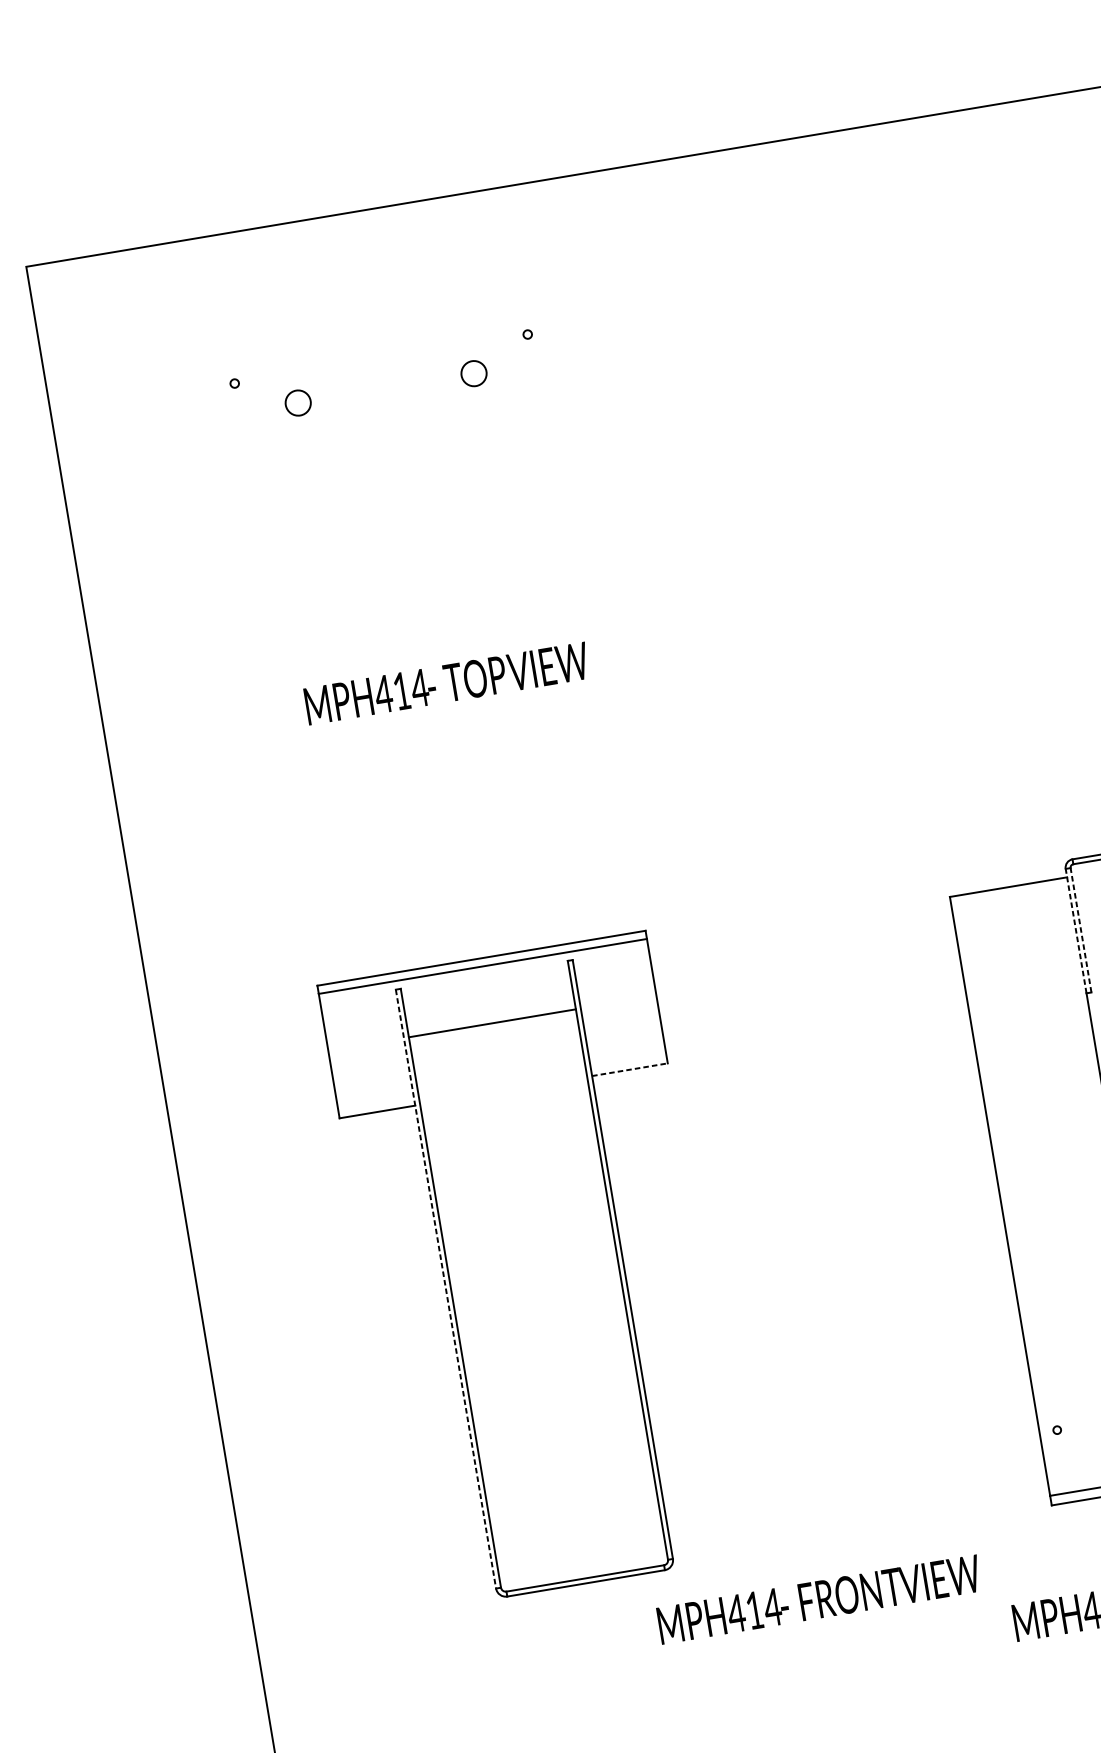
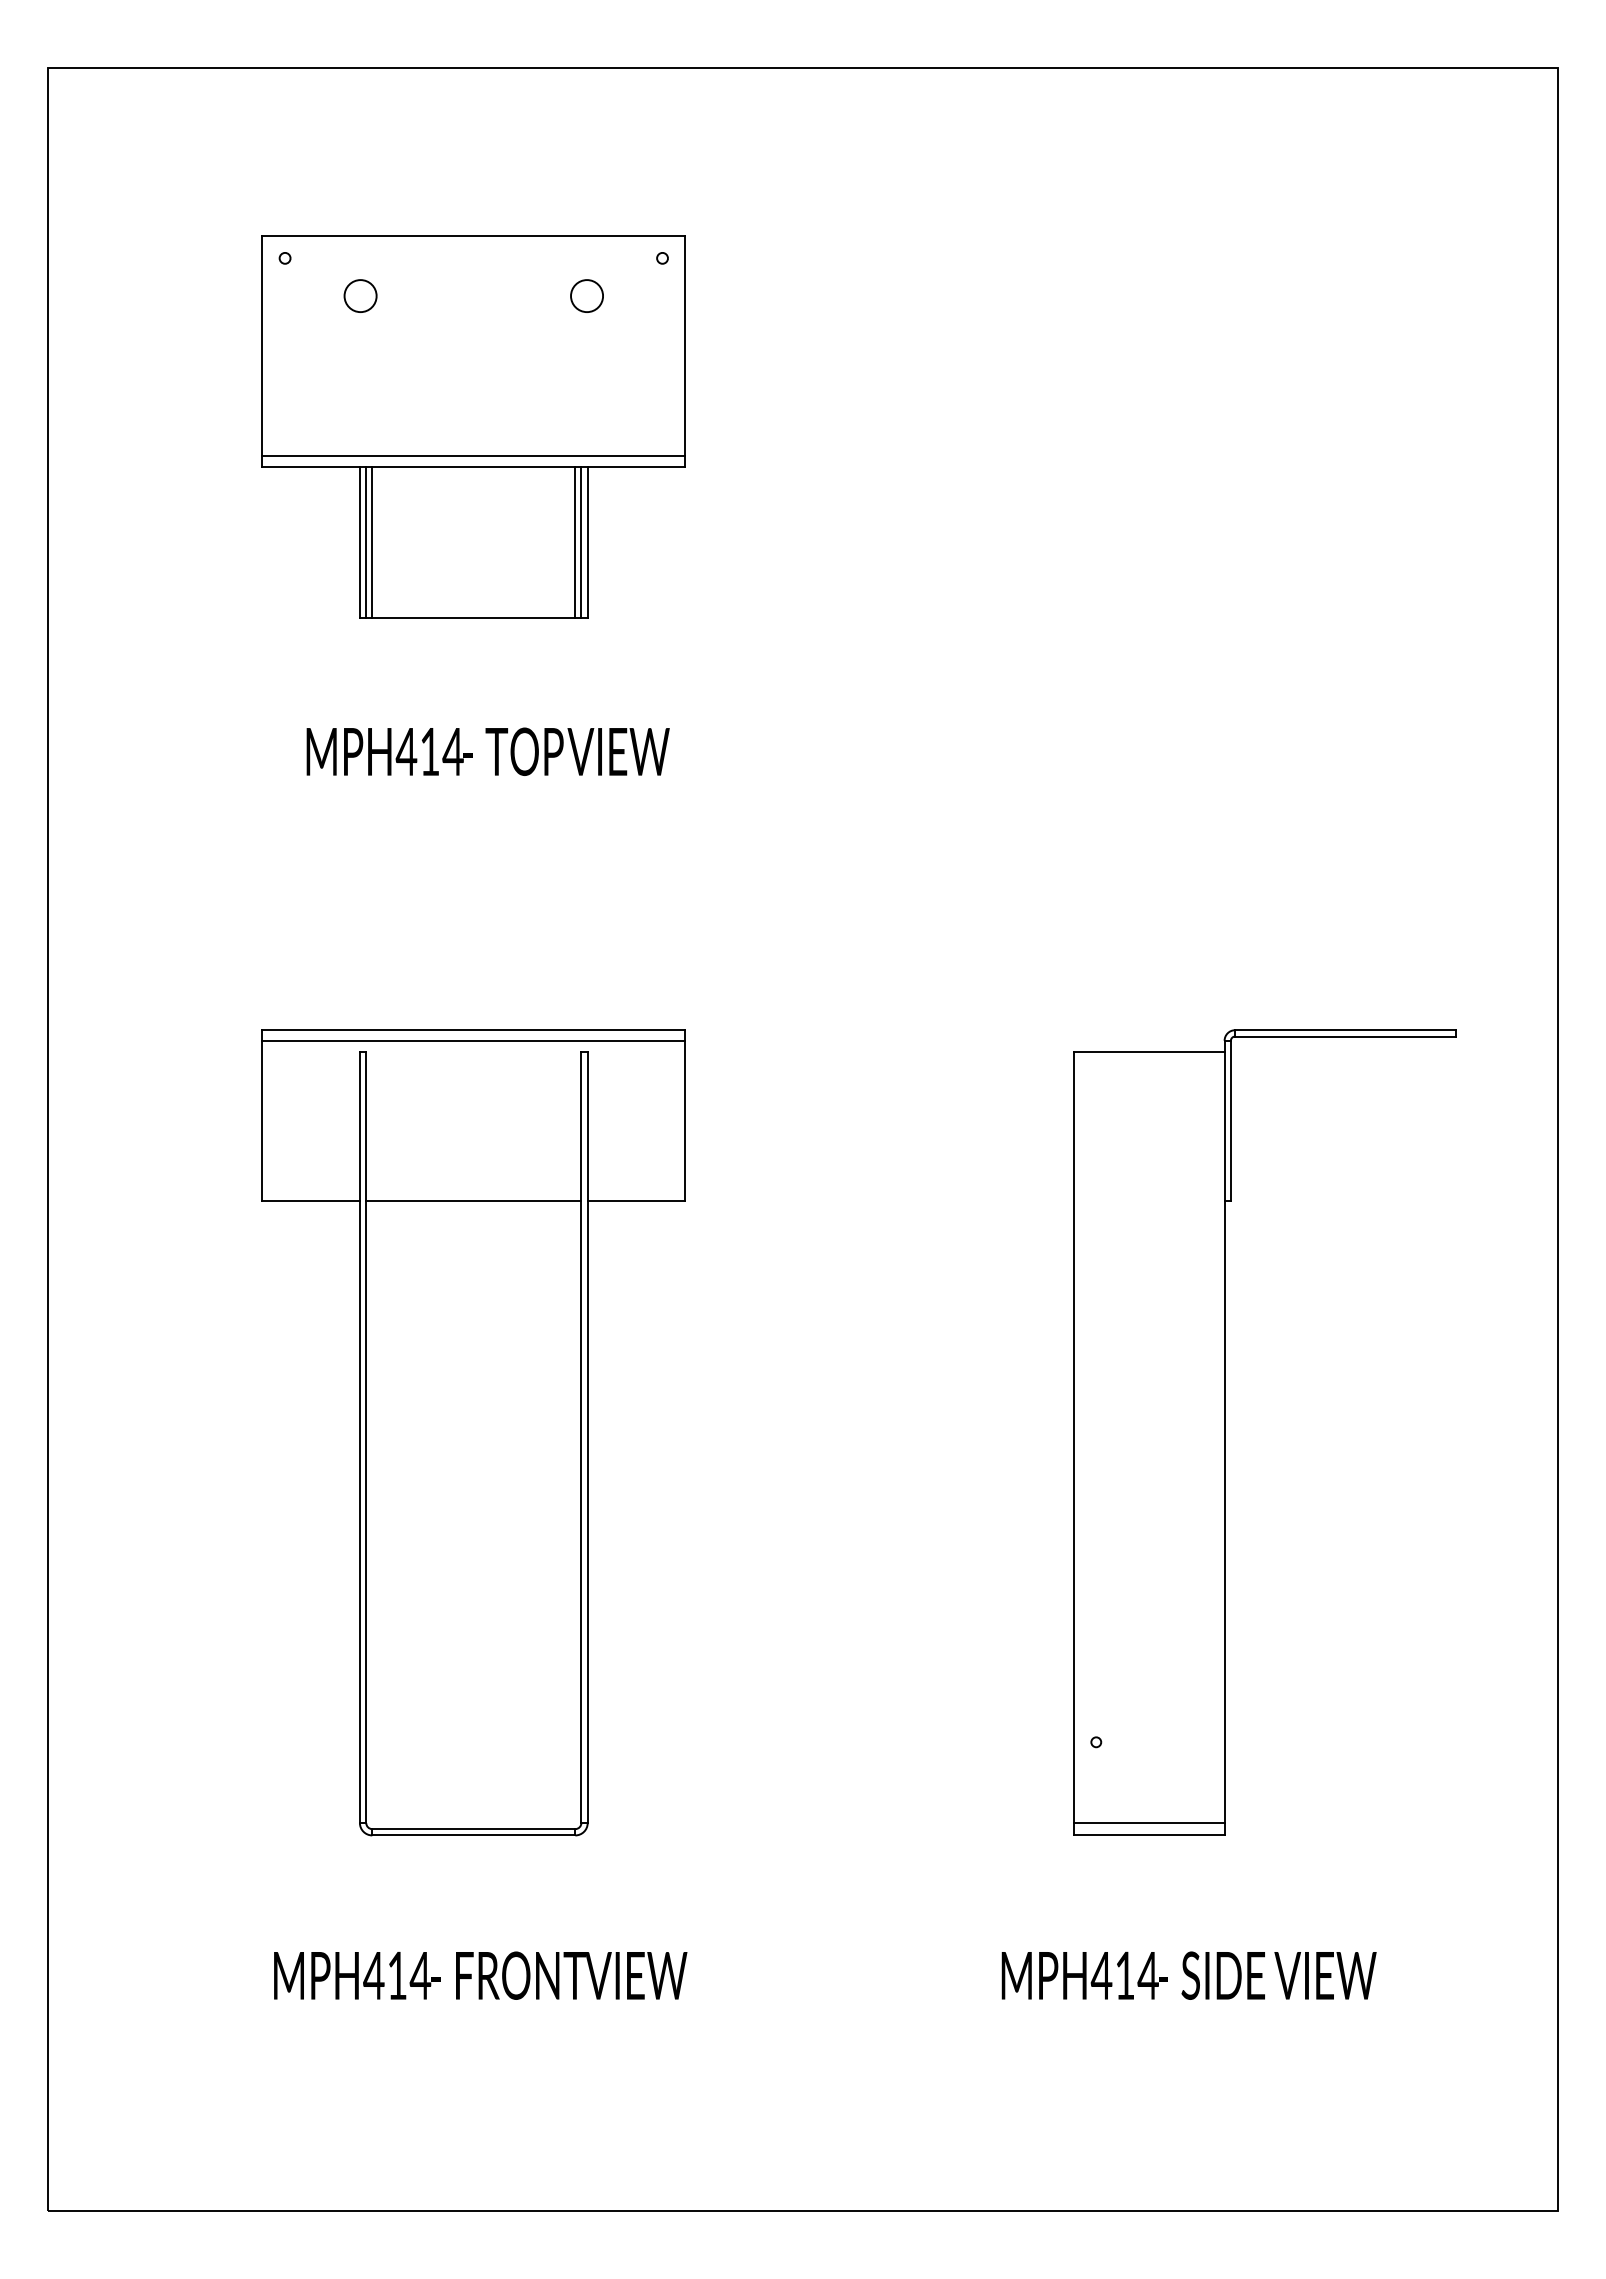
part: (402, 489) -> (473, 426), added
text: (446, 683) -> (487, 751), moved
line: (1075, 930) -> (1224, 1120), dashed -> solid
line: (1080, 930) -> (1230, 1120), dashed -> solid
line: (492, 1023) -> (473, 1201), moved
line: (630, 1070) -> (636, 1201), dashed -> solid
line: (445, 1289) -> (359, 1437), dashed -> solid
text: (819, 1599) -> (480, 1975), moved

